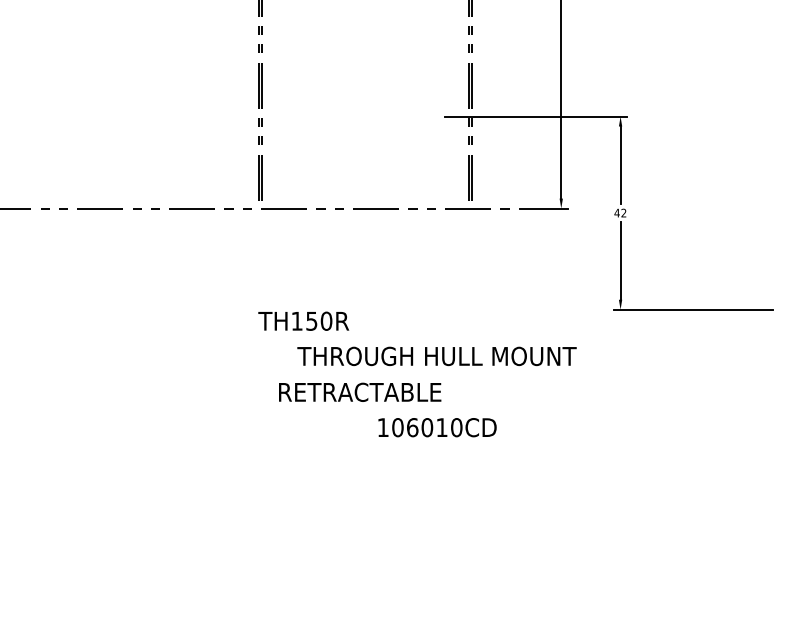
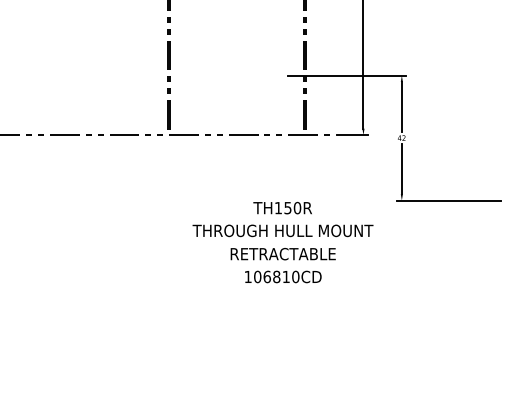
text: (303, 320) -> (282, 207), moved
text: (358, 392) -> (282, 254), moved
text: (426, 426) -> (276, 276), 106010CD -> 106810CD

